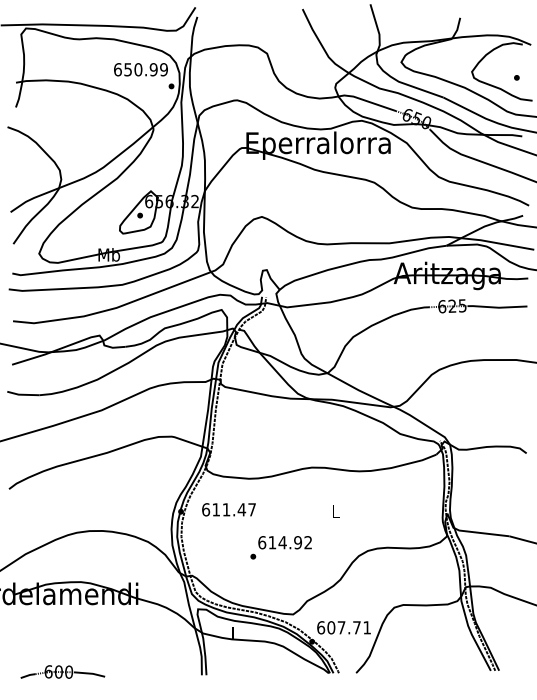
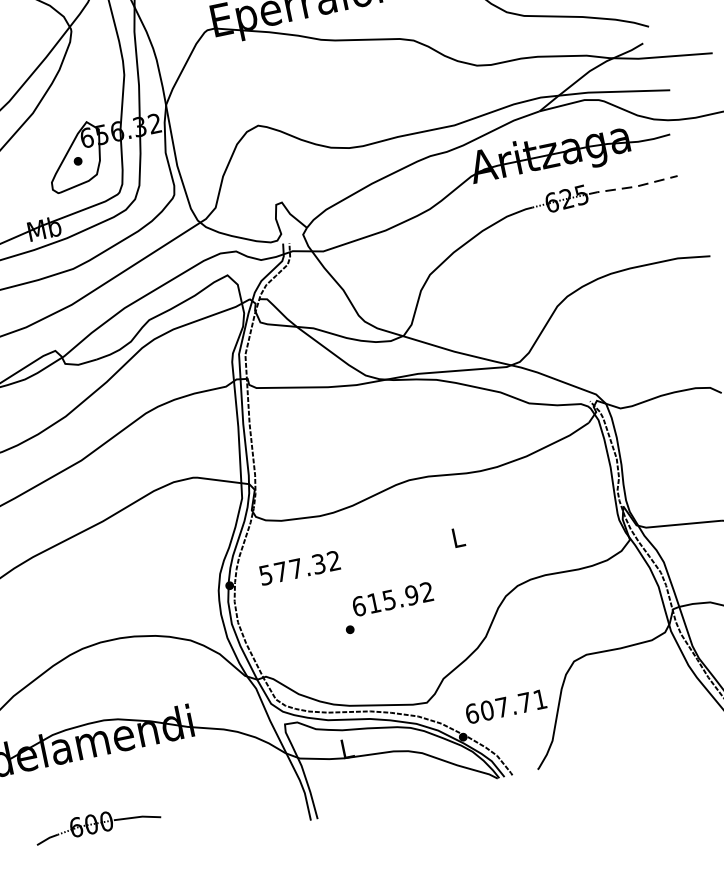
line: (497, 307) -> (633, 186), solid -> dashed
text: (228, 509) -> (299, 567), 611.47 -> 577.32
text: (282, 542) -> (388, 599), 614.92 -> 615.92
part: (62, 671) -> (96, 822), moved

